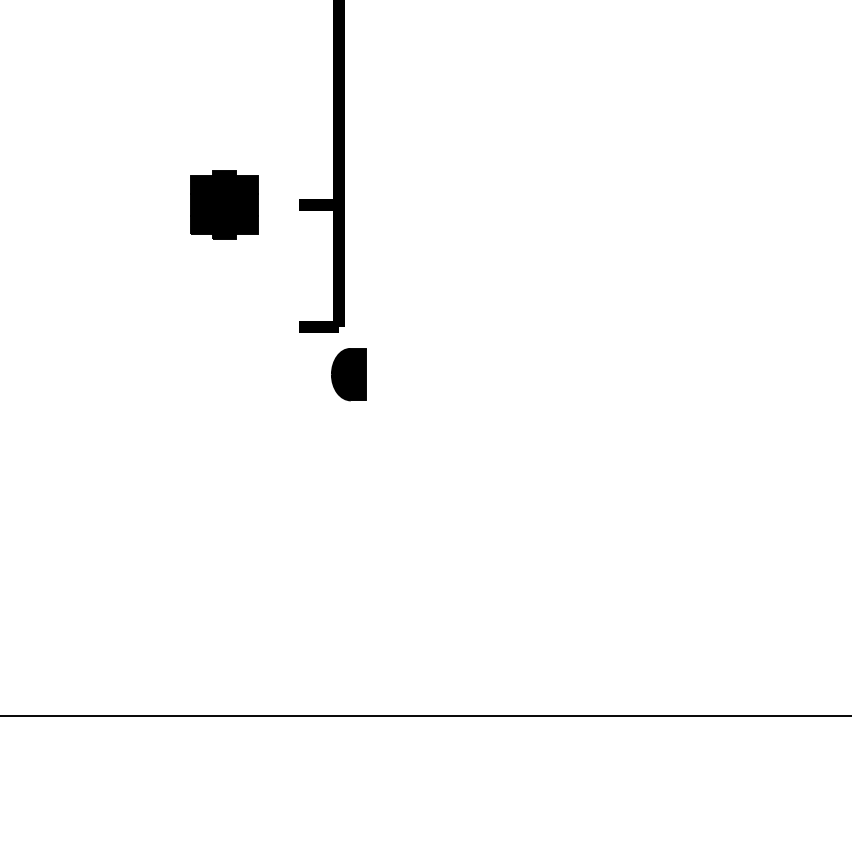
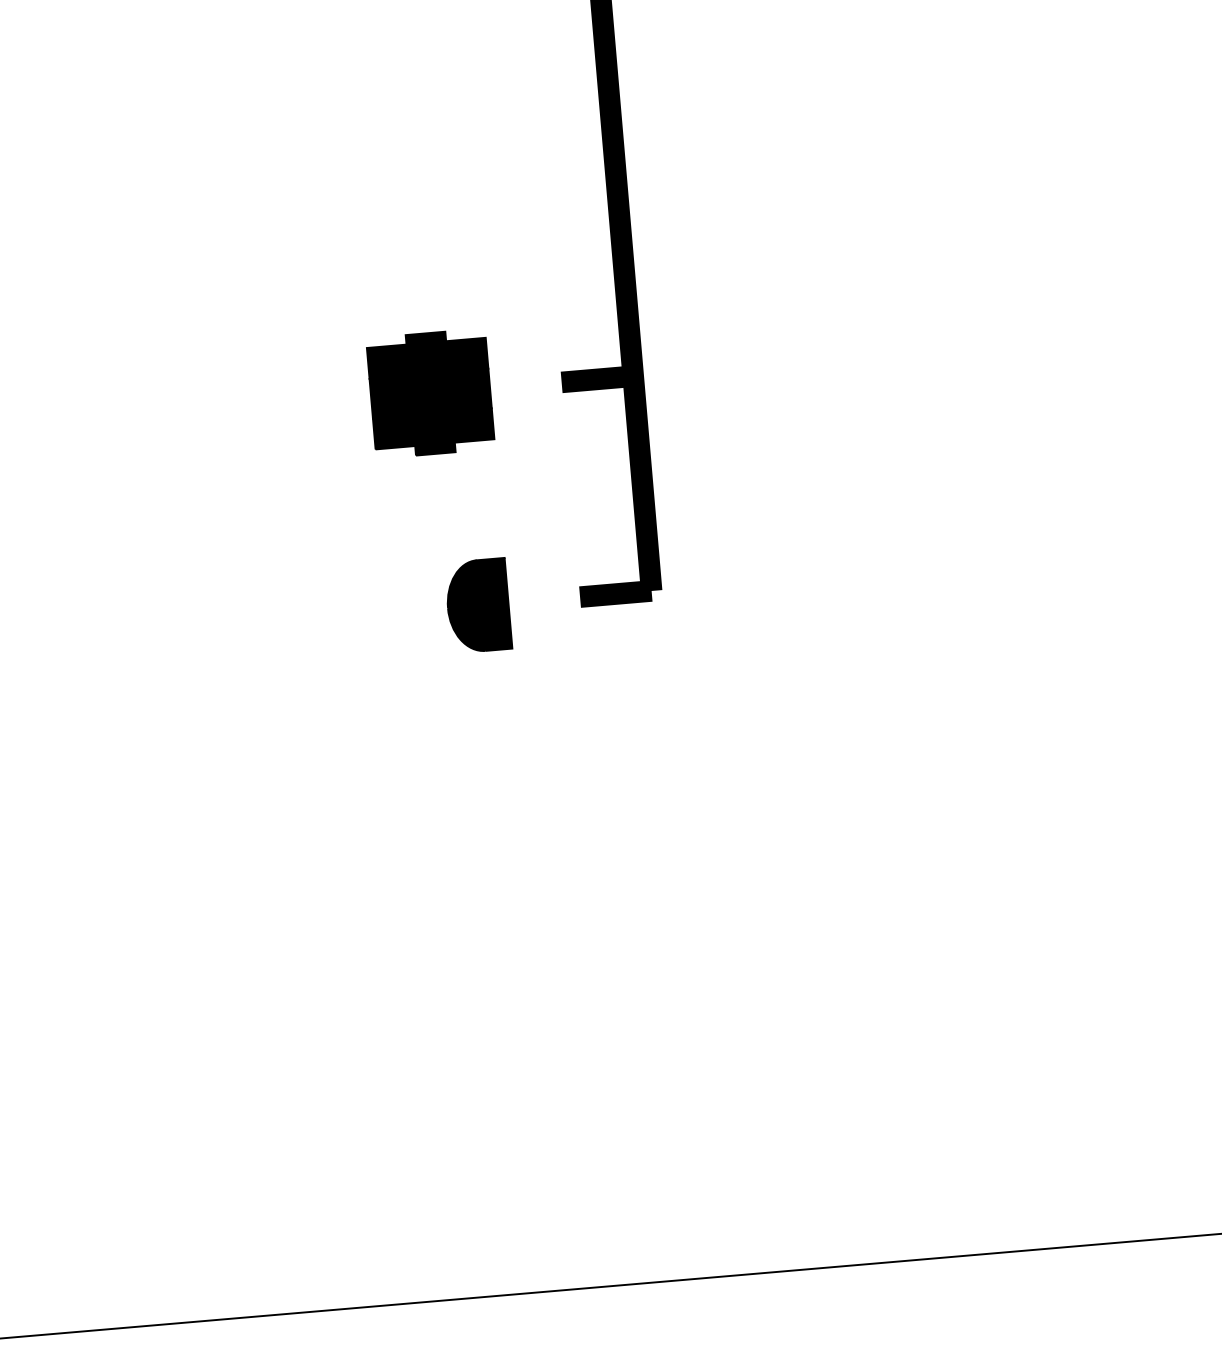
part: (348, 374) -> (477, 605), moved

